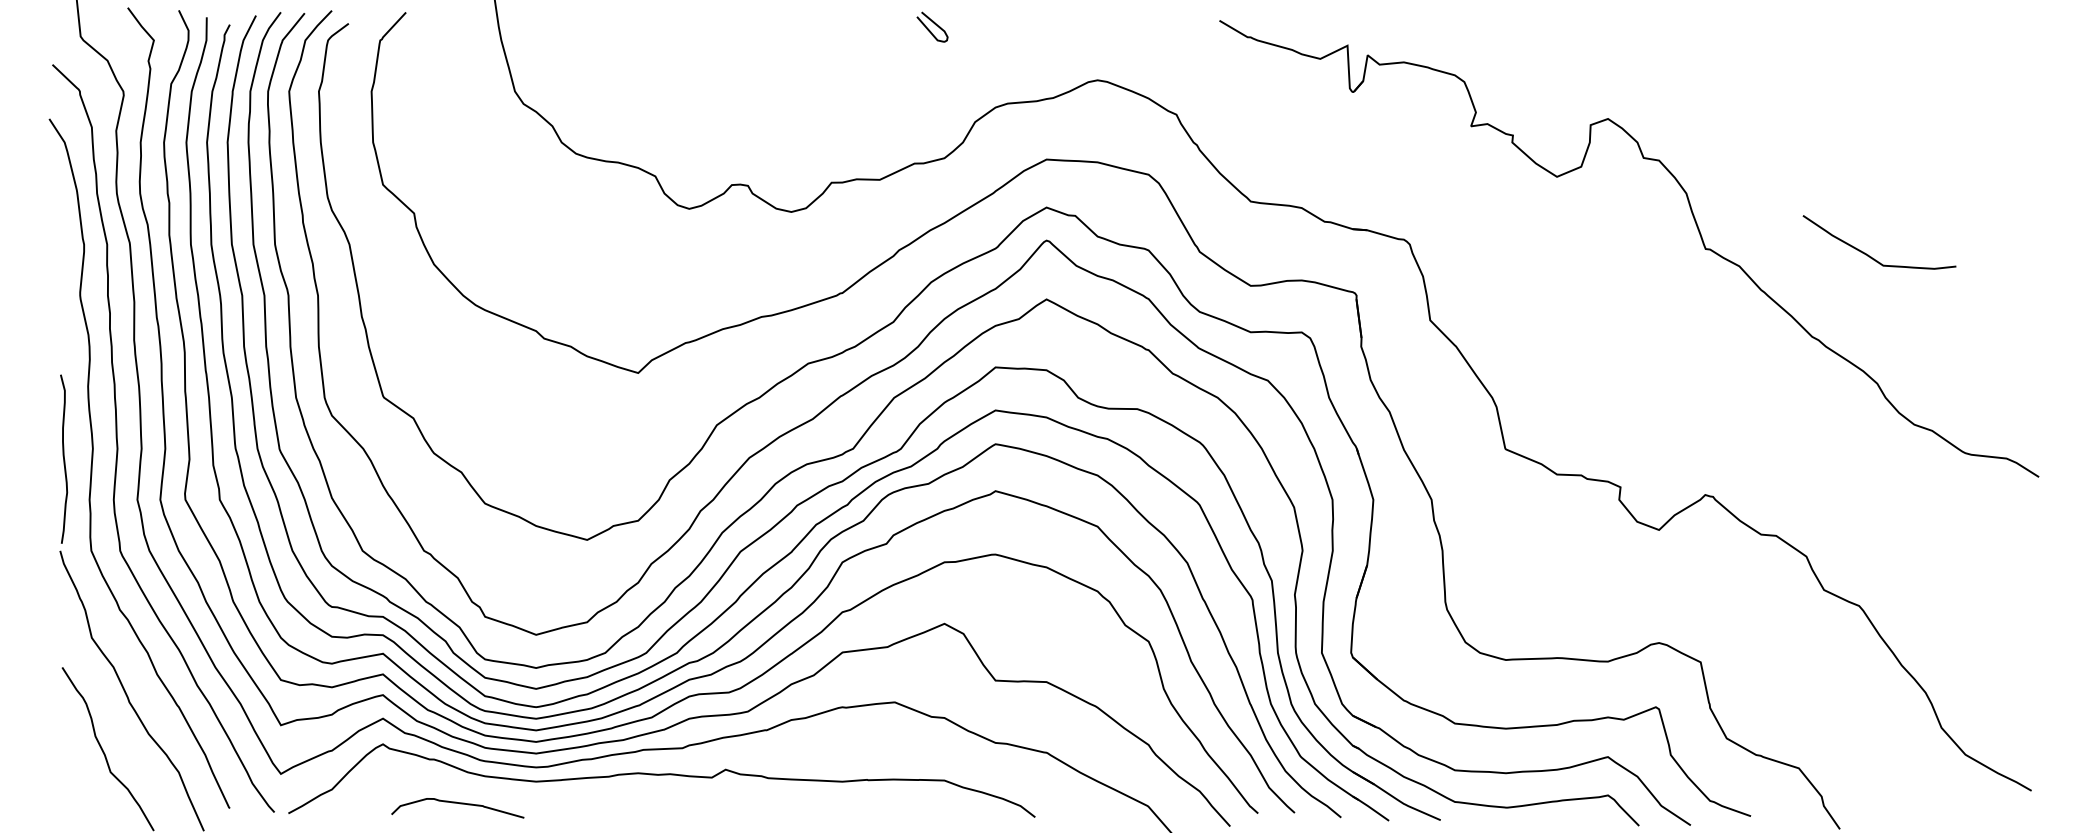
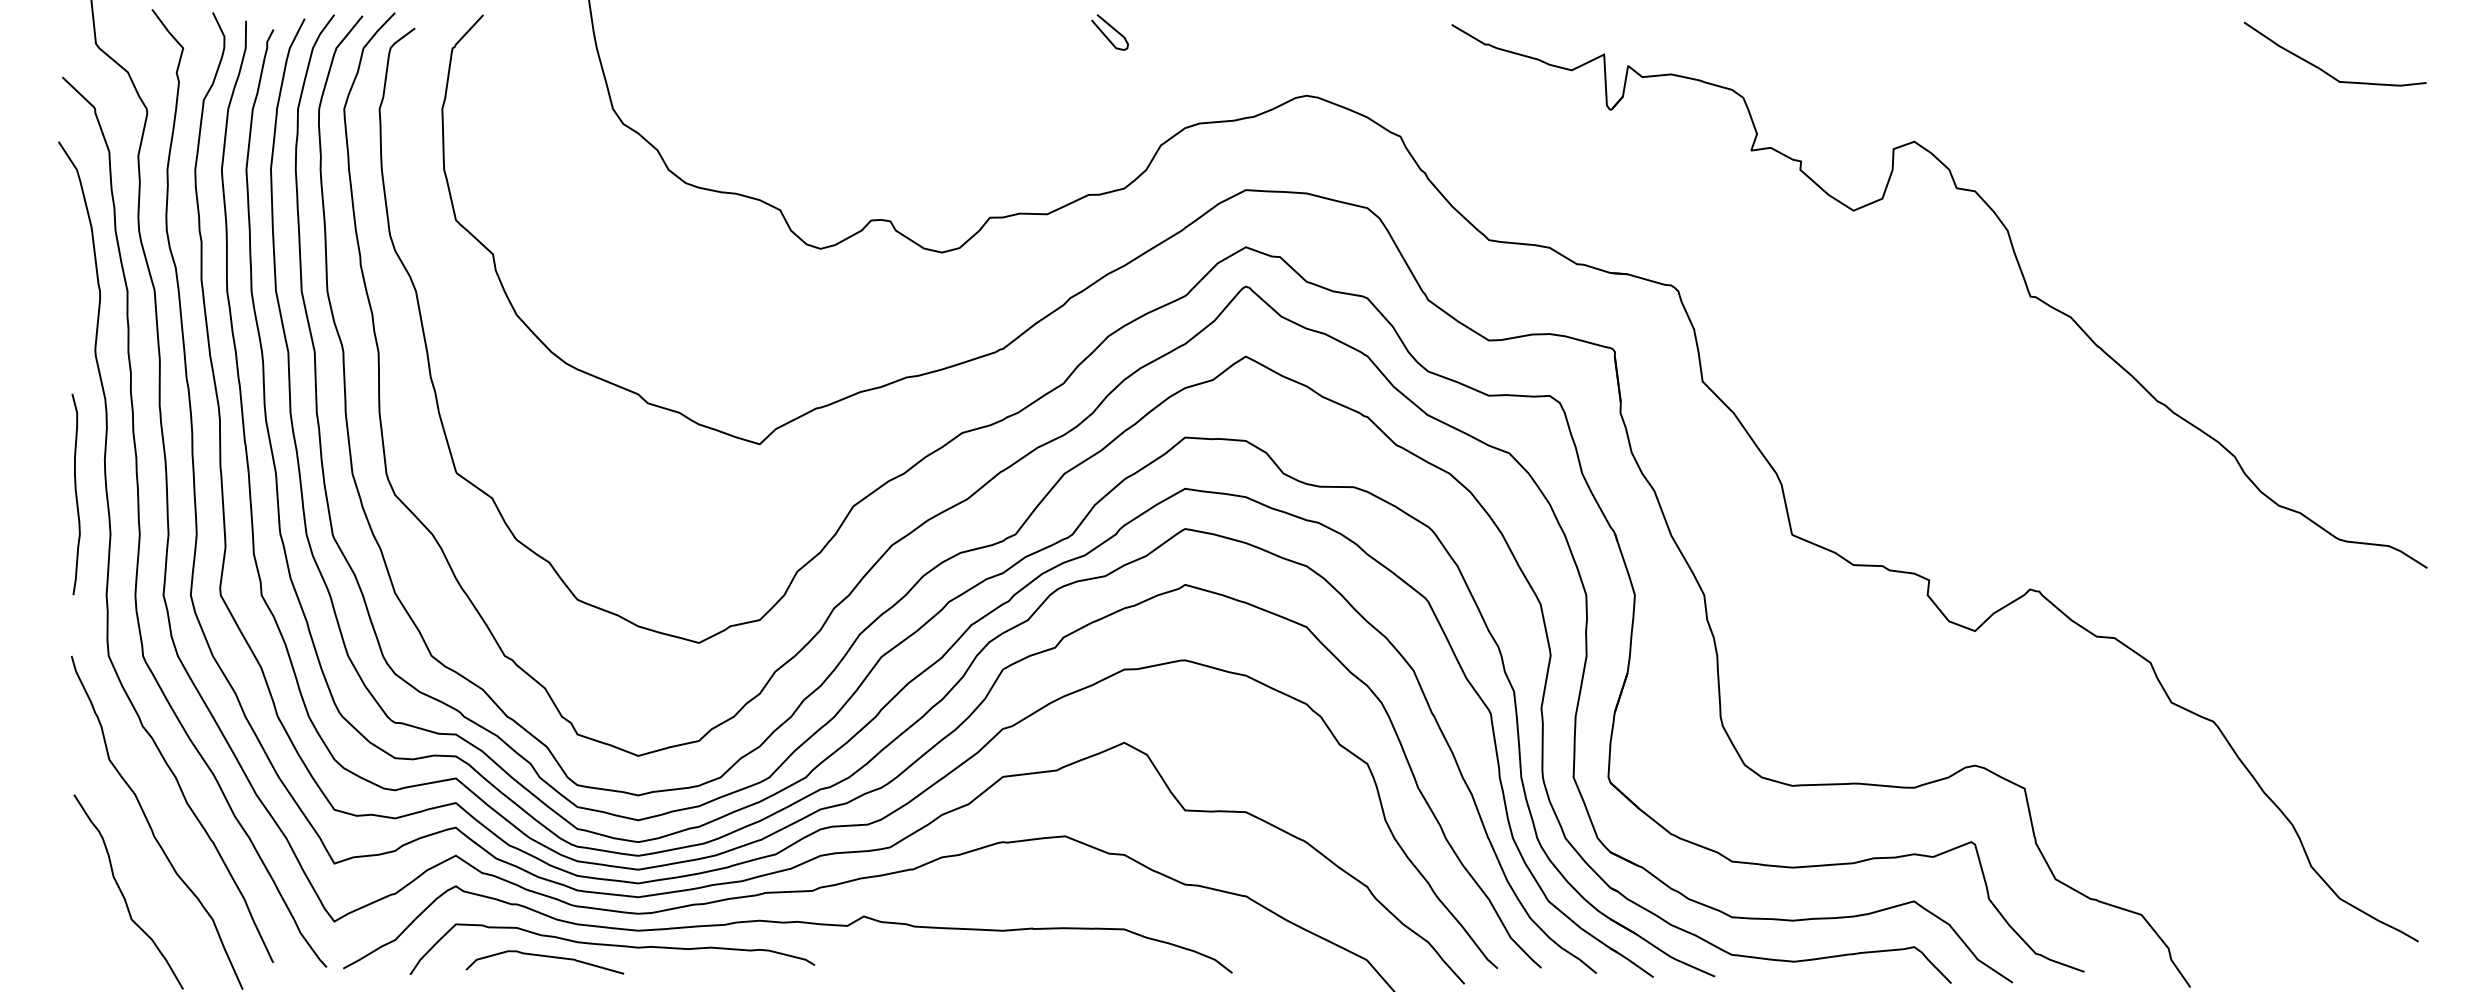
curve: (1871, 256) -> (2325, 70), moved
curve: (64, 458) -> (76, 493), moved
curve: (514, 794) -> (612, 946), added

